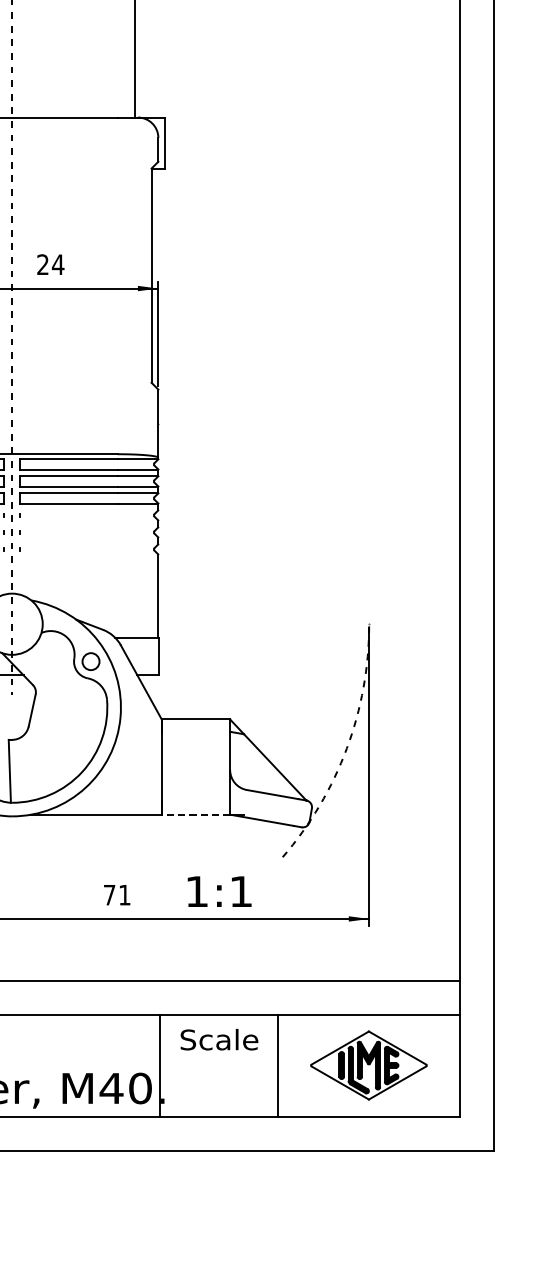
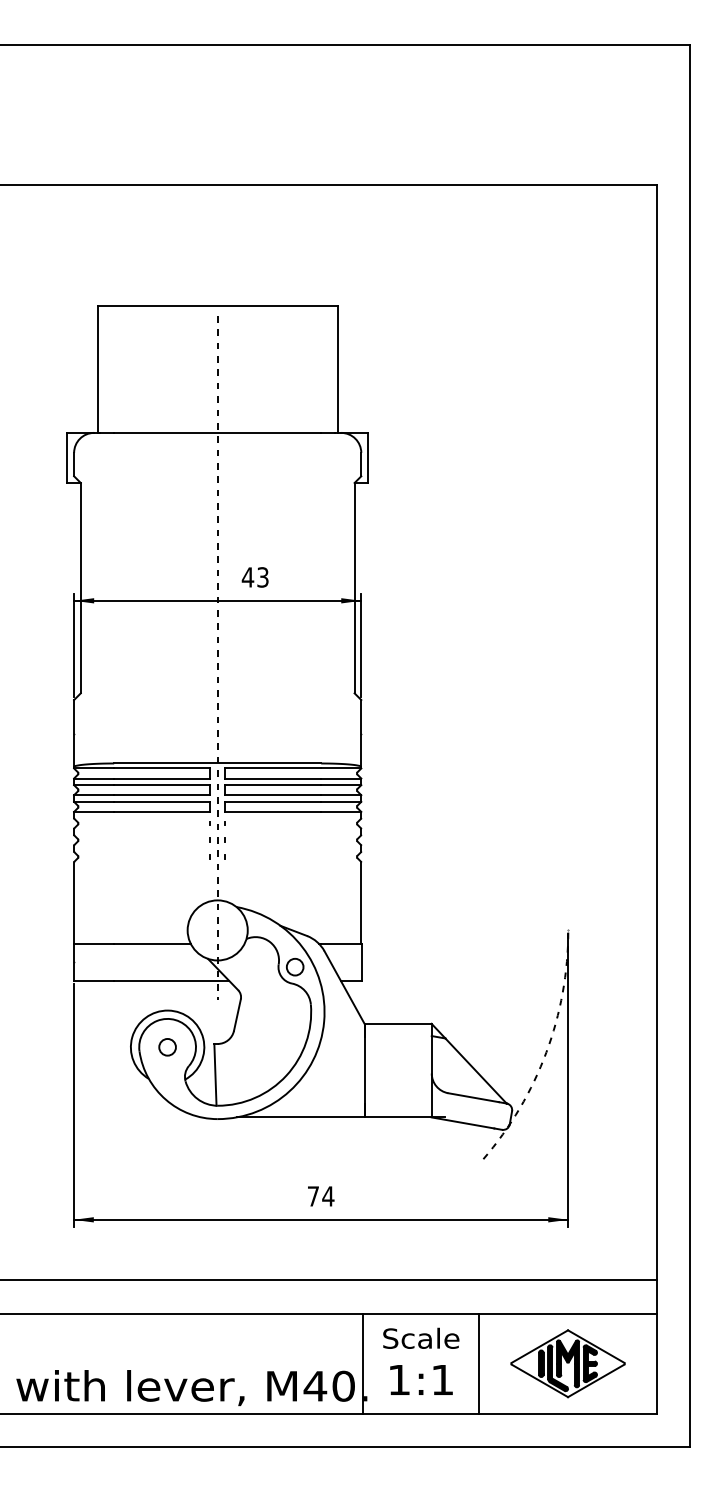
text: (50, 264) -> (255, 577), 24 -> 43
line: (195, 814) -> (397, 1117), dashed -> solid
text: (219, 891) -> (421, 1379), moved
text: (124, 895) -> (328, 1196), 71 -> 74

